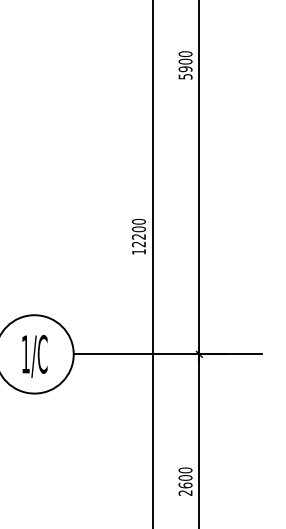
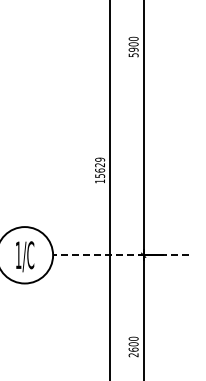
text: (139, 232) -> (100, 167), 12200 -> 15629
line: (167, 354) -> (120, 255), solid -> dashed

